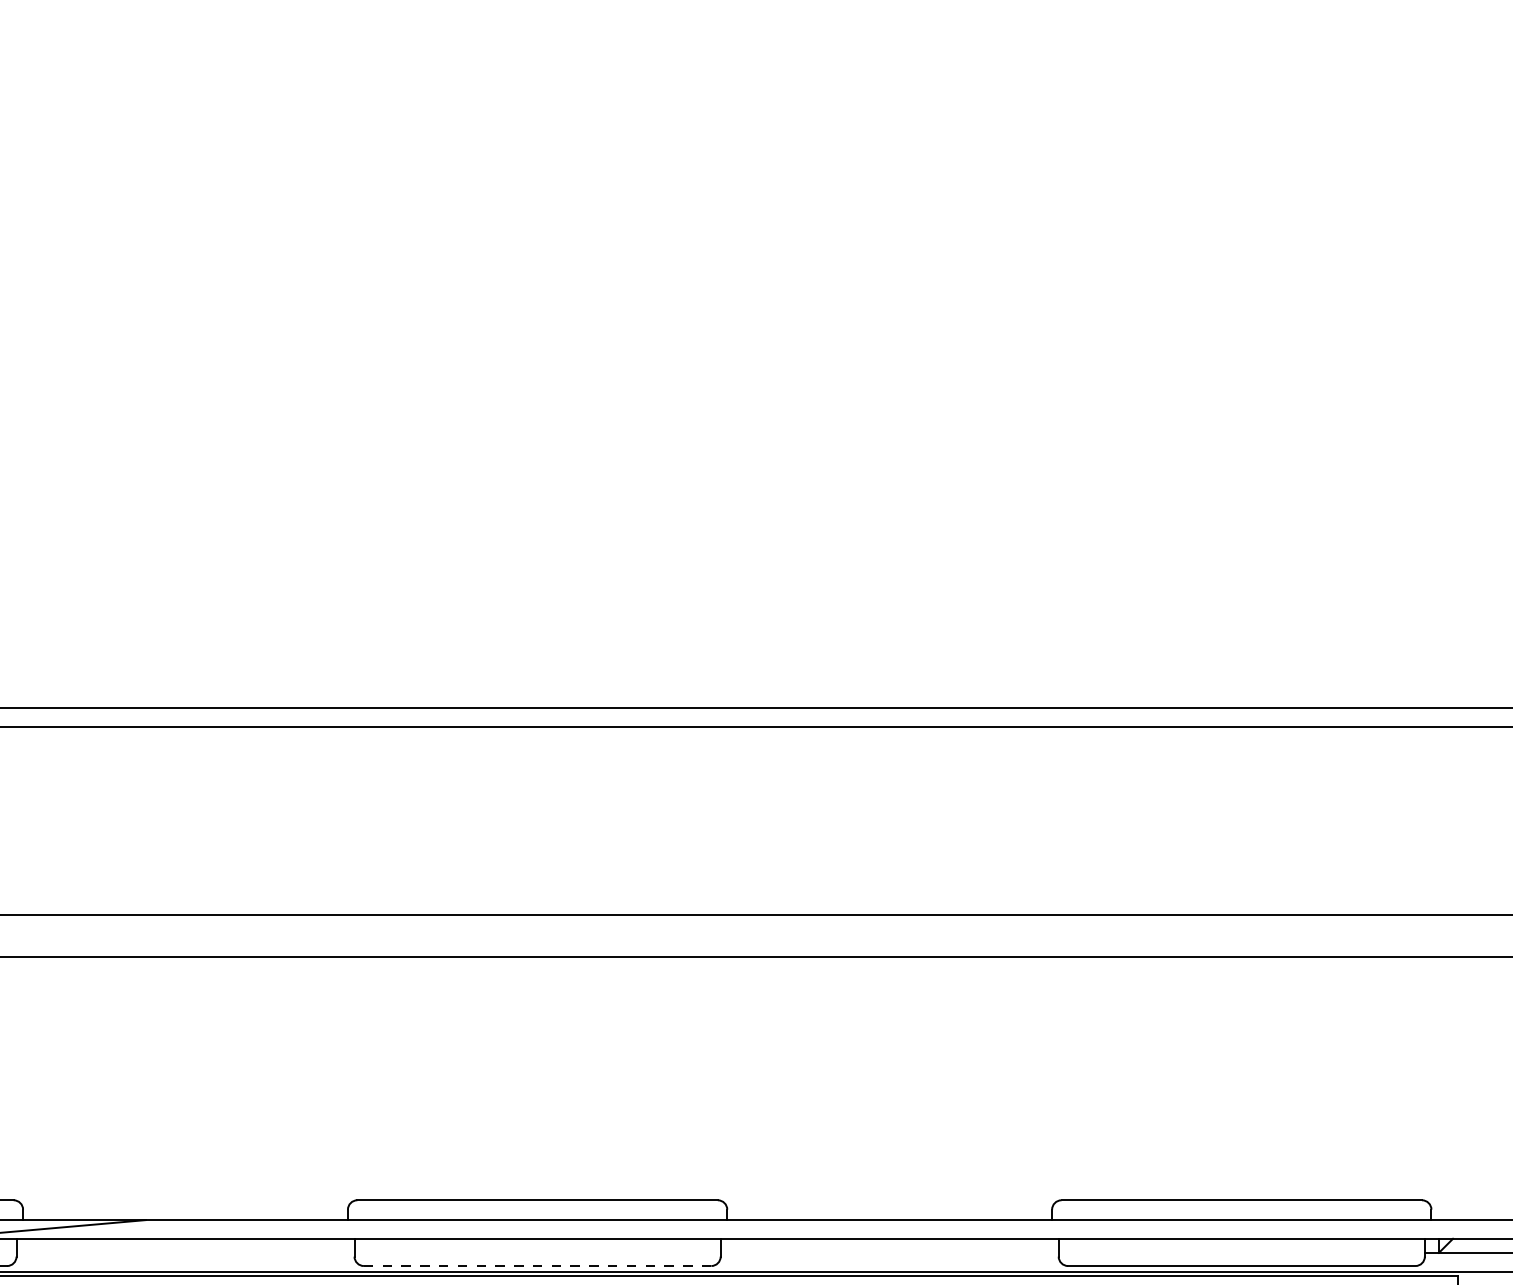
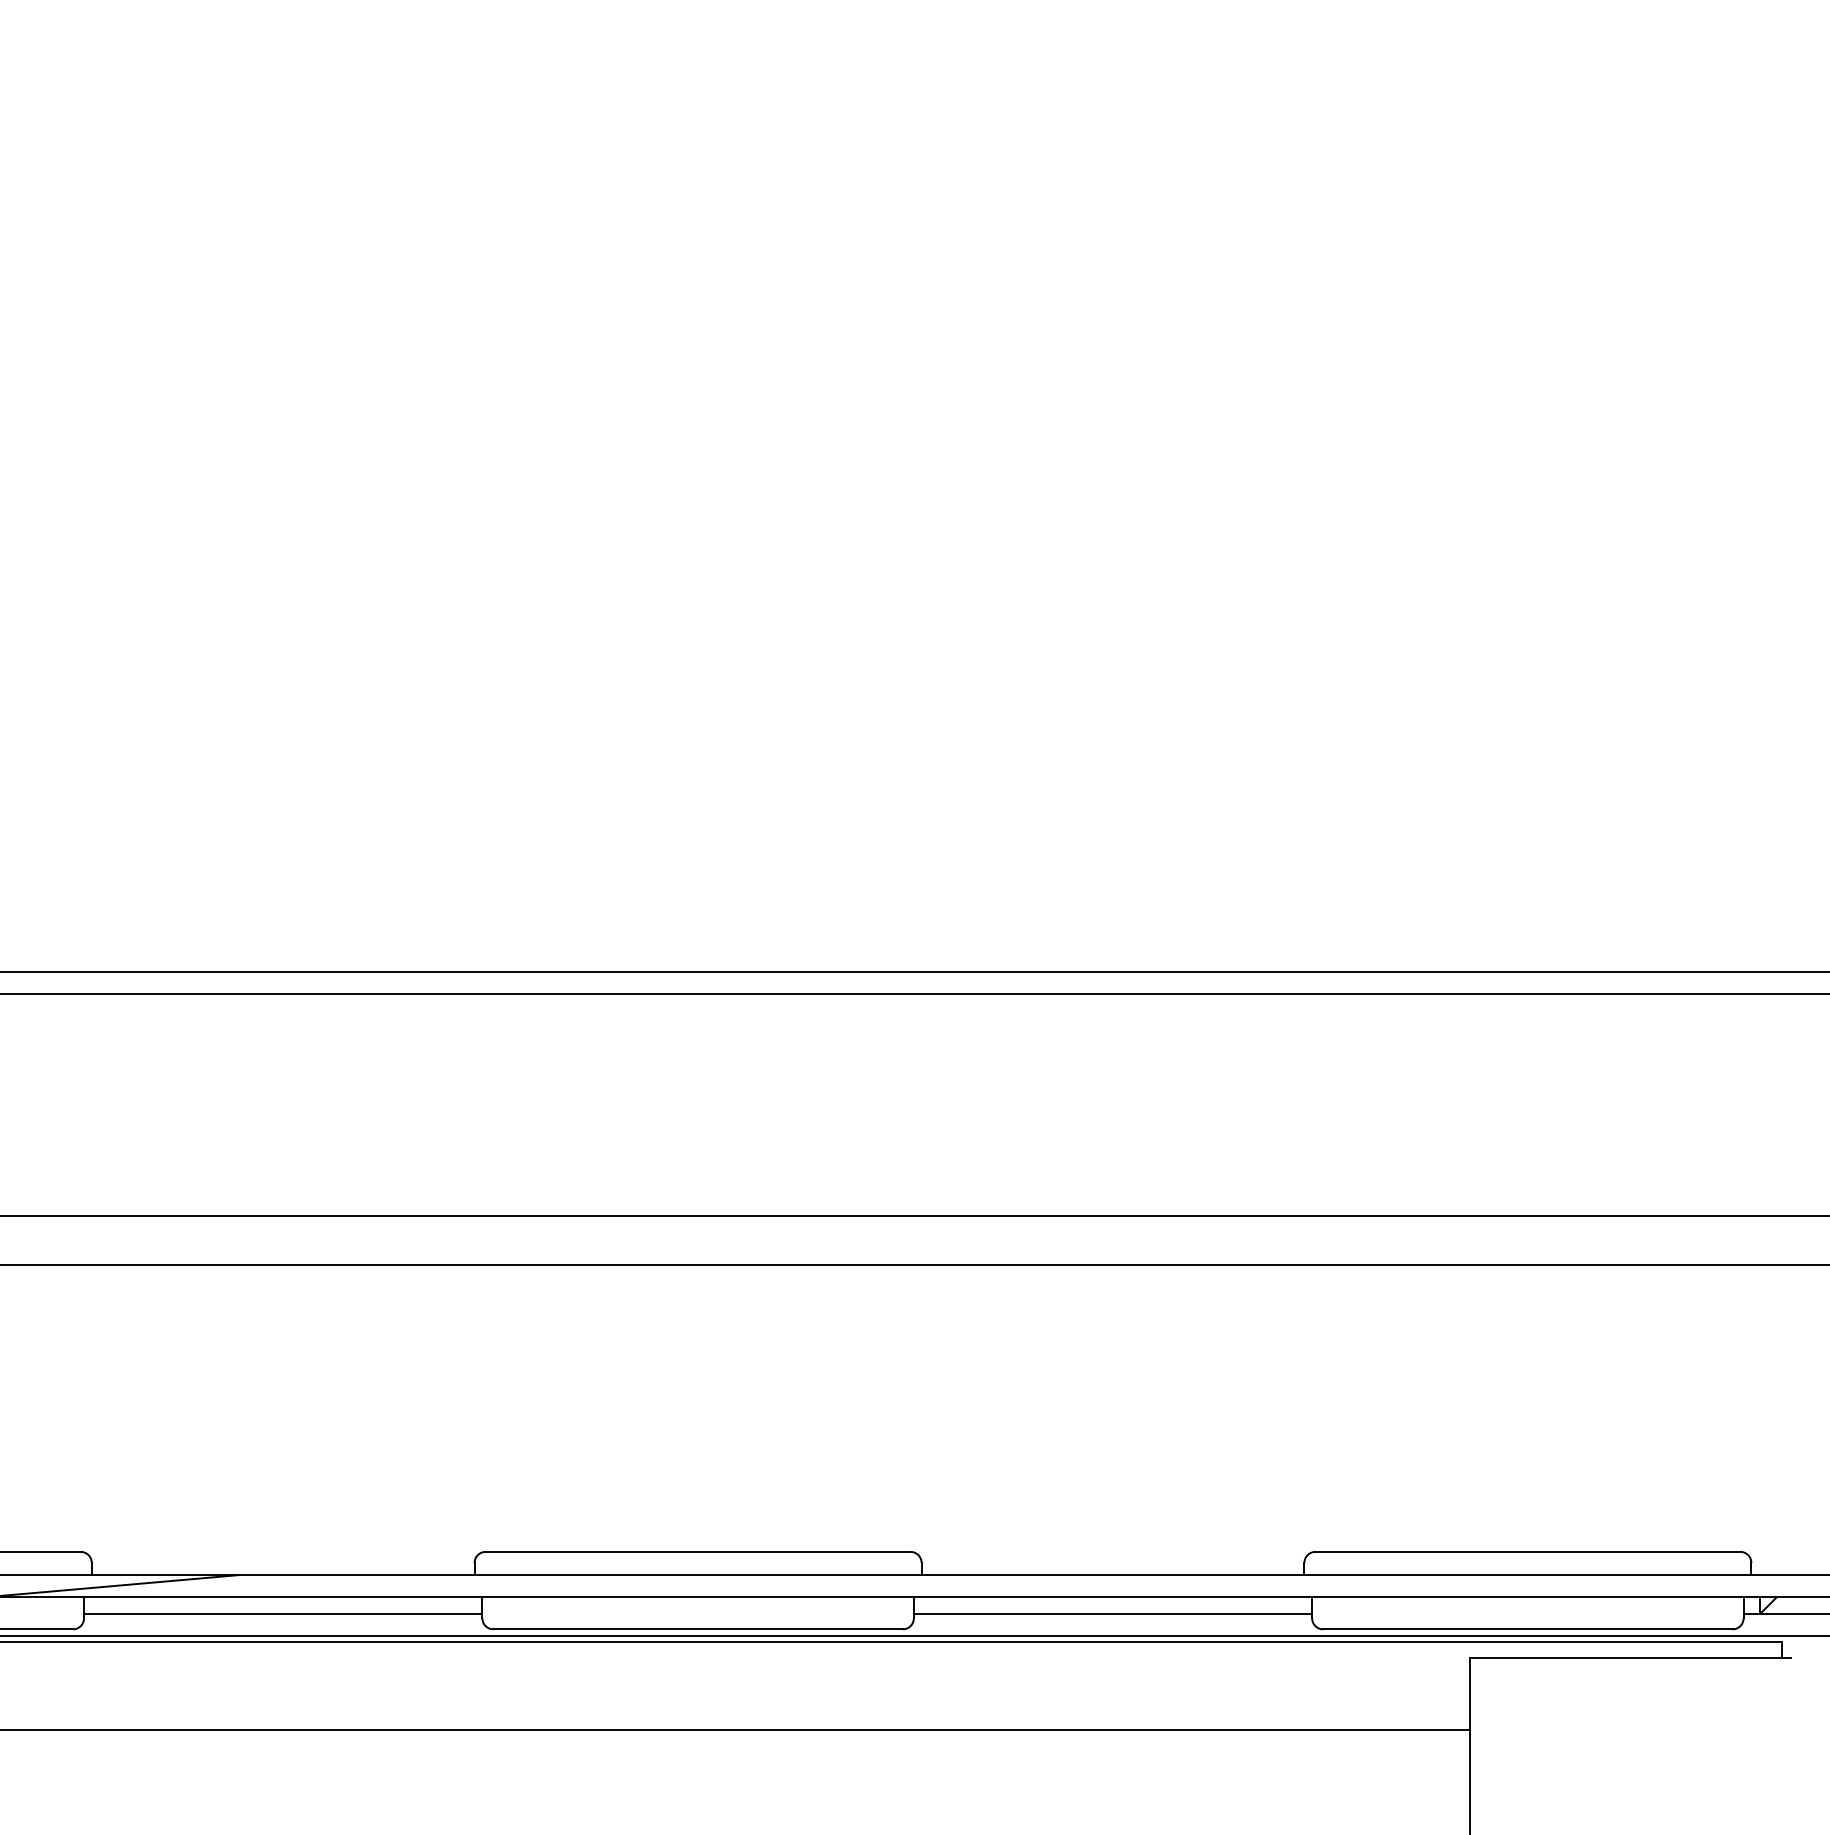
line: (185, 1252) -> (283, 1613), added
line: (889, 1252) -> (1112, 1613), added
line: (537, 1266) -> (698, 1629), dashed -> solid

